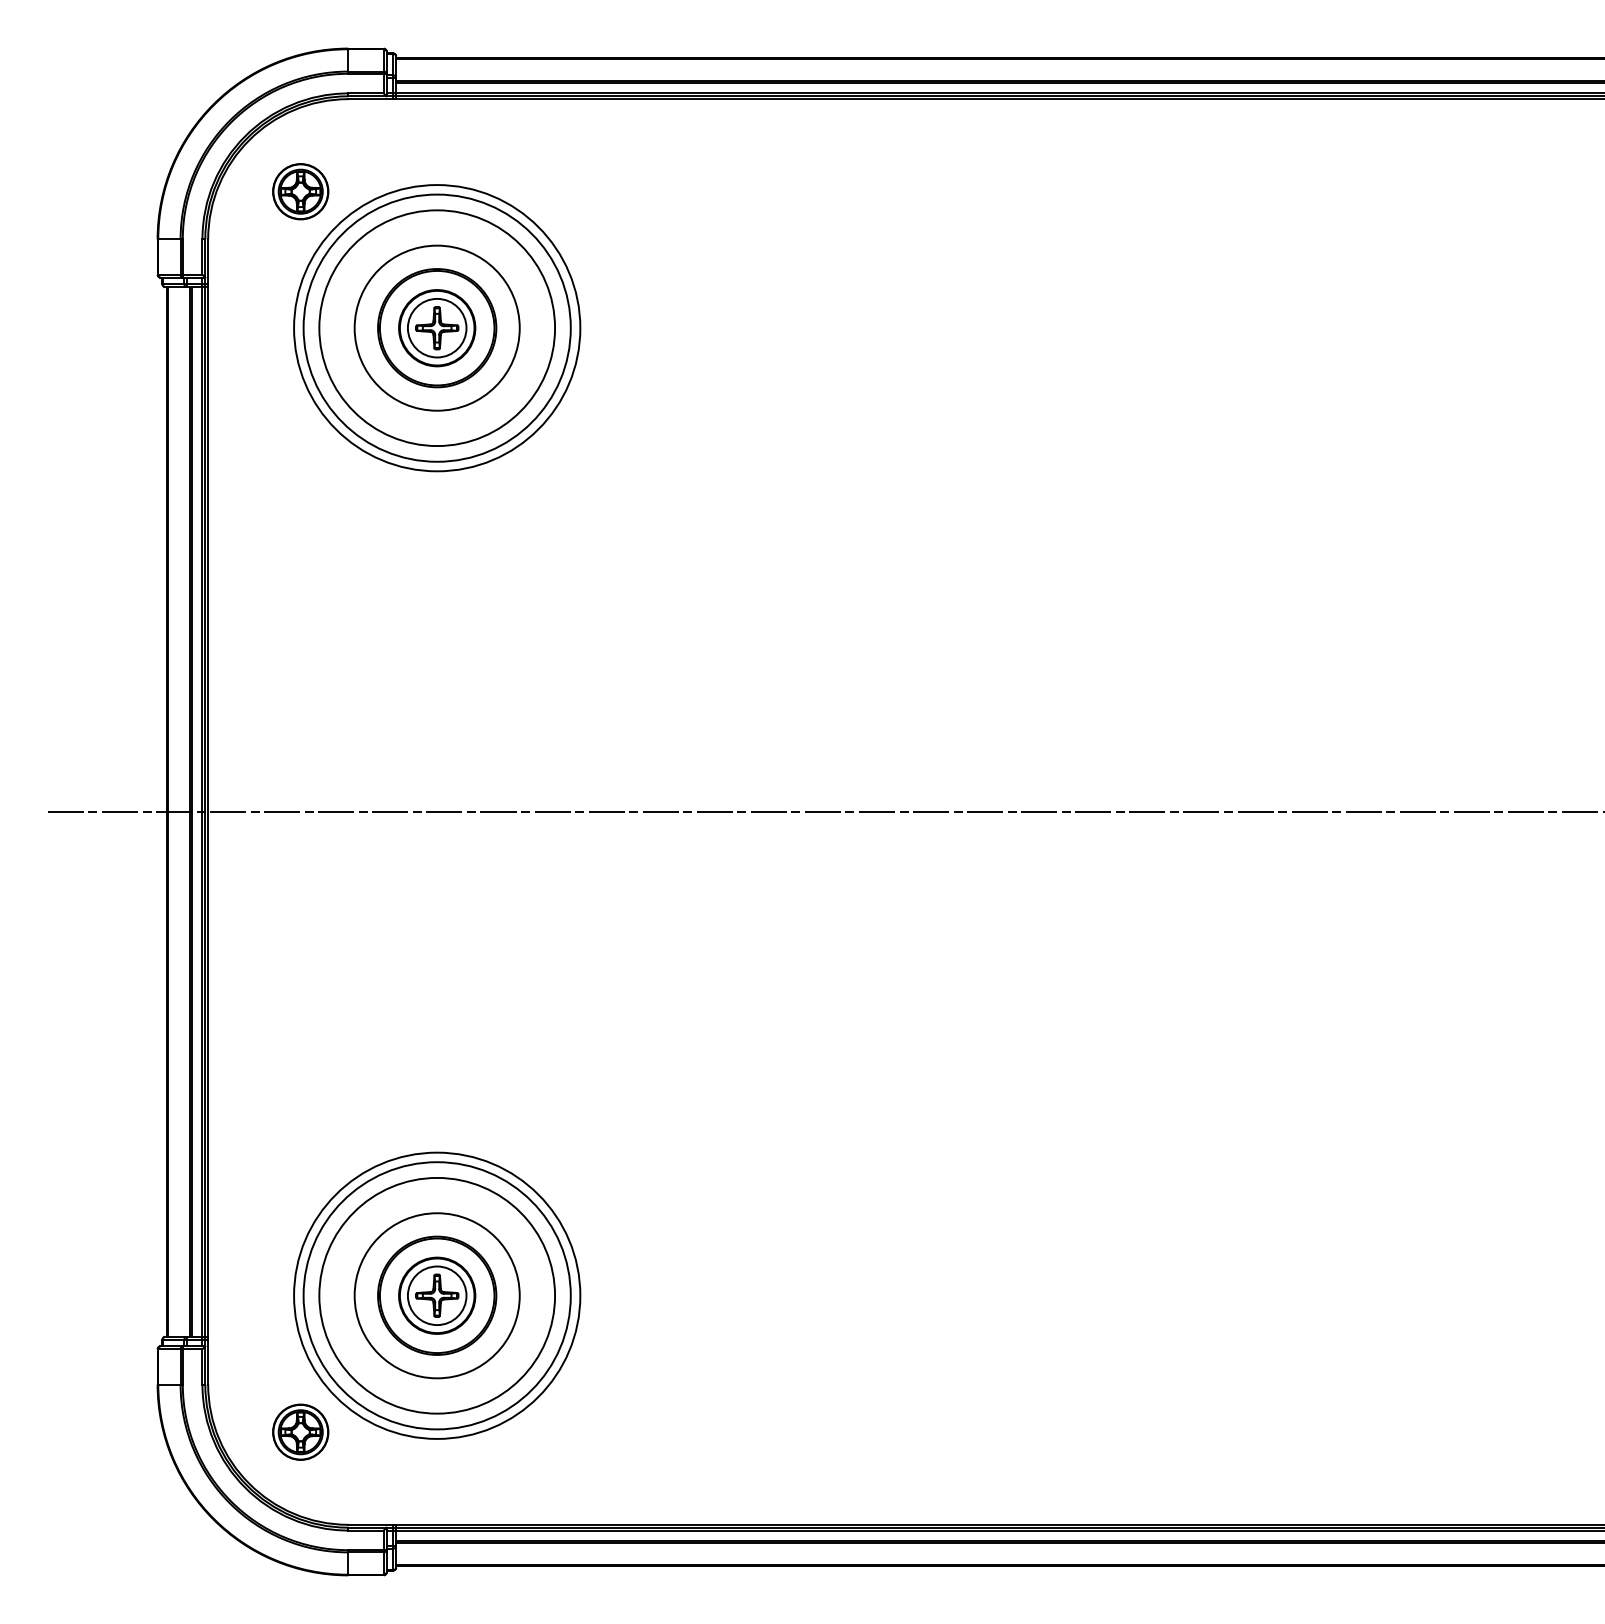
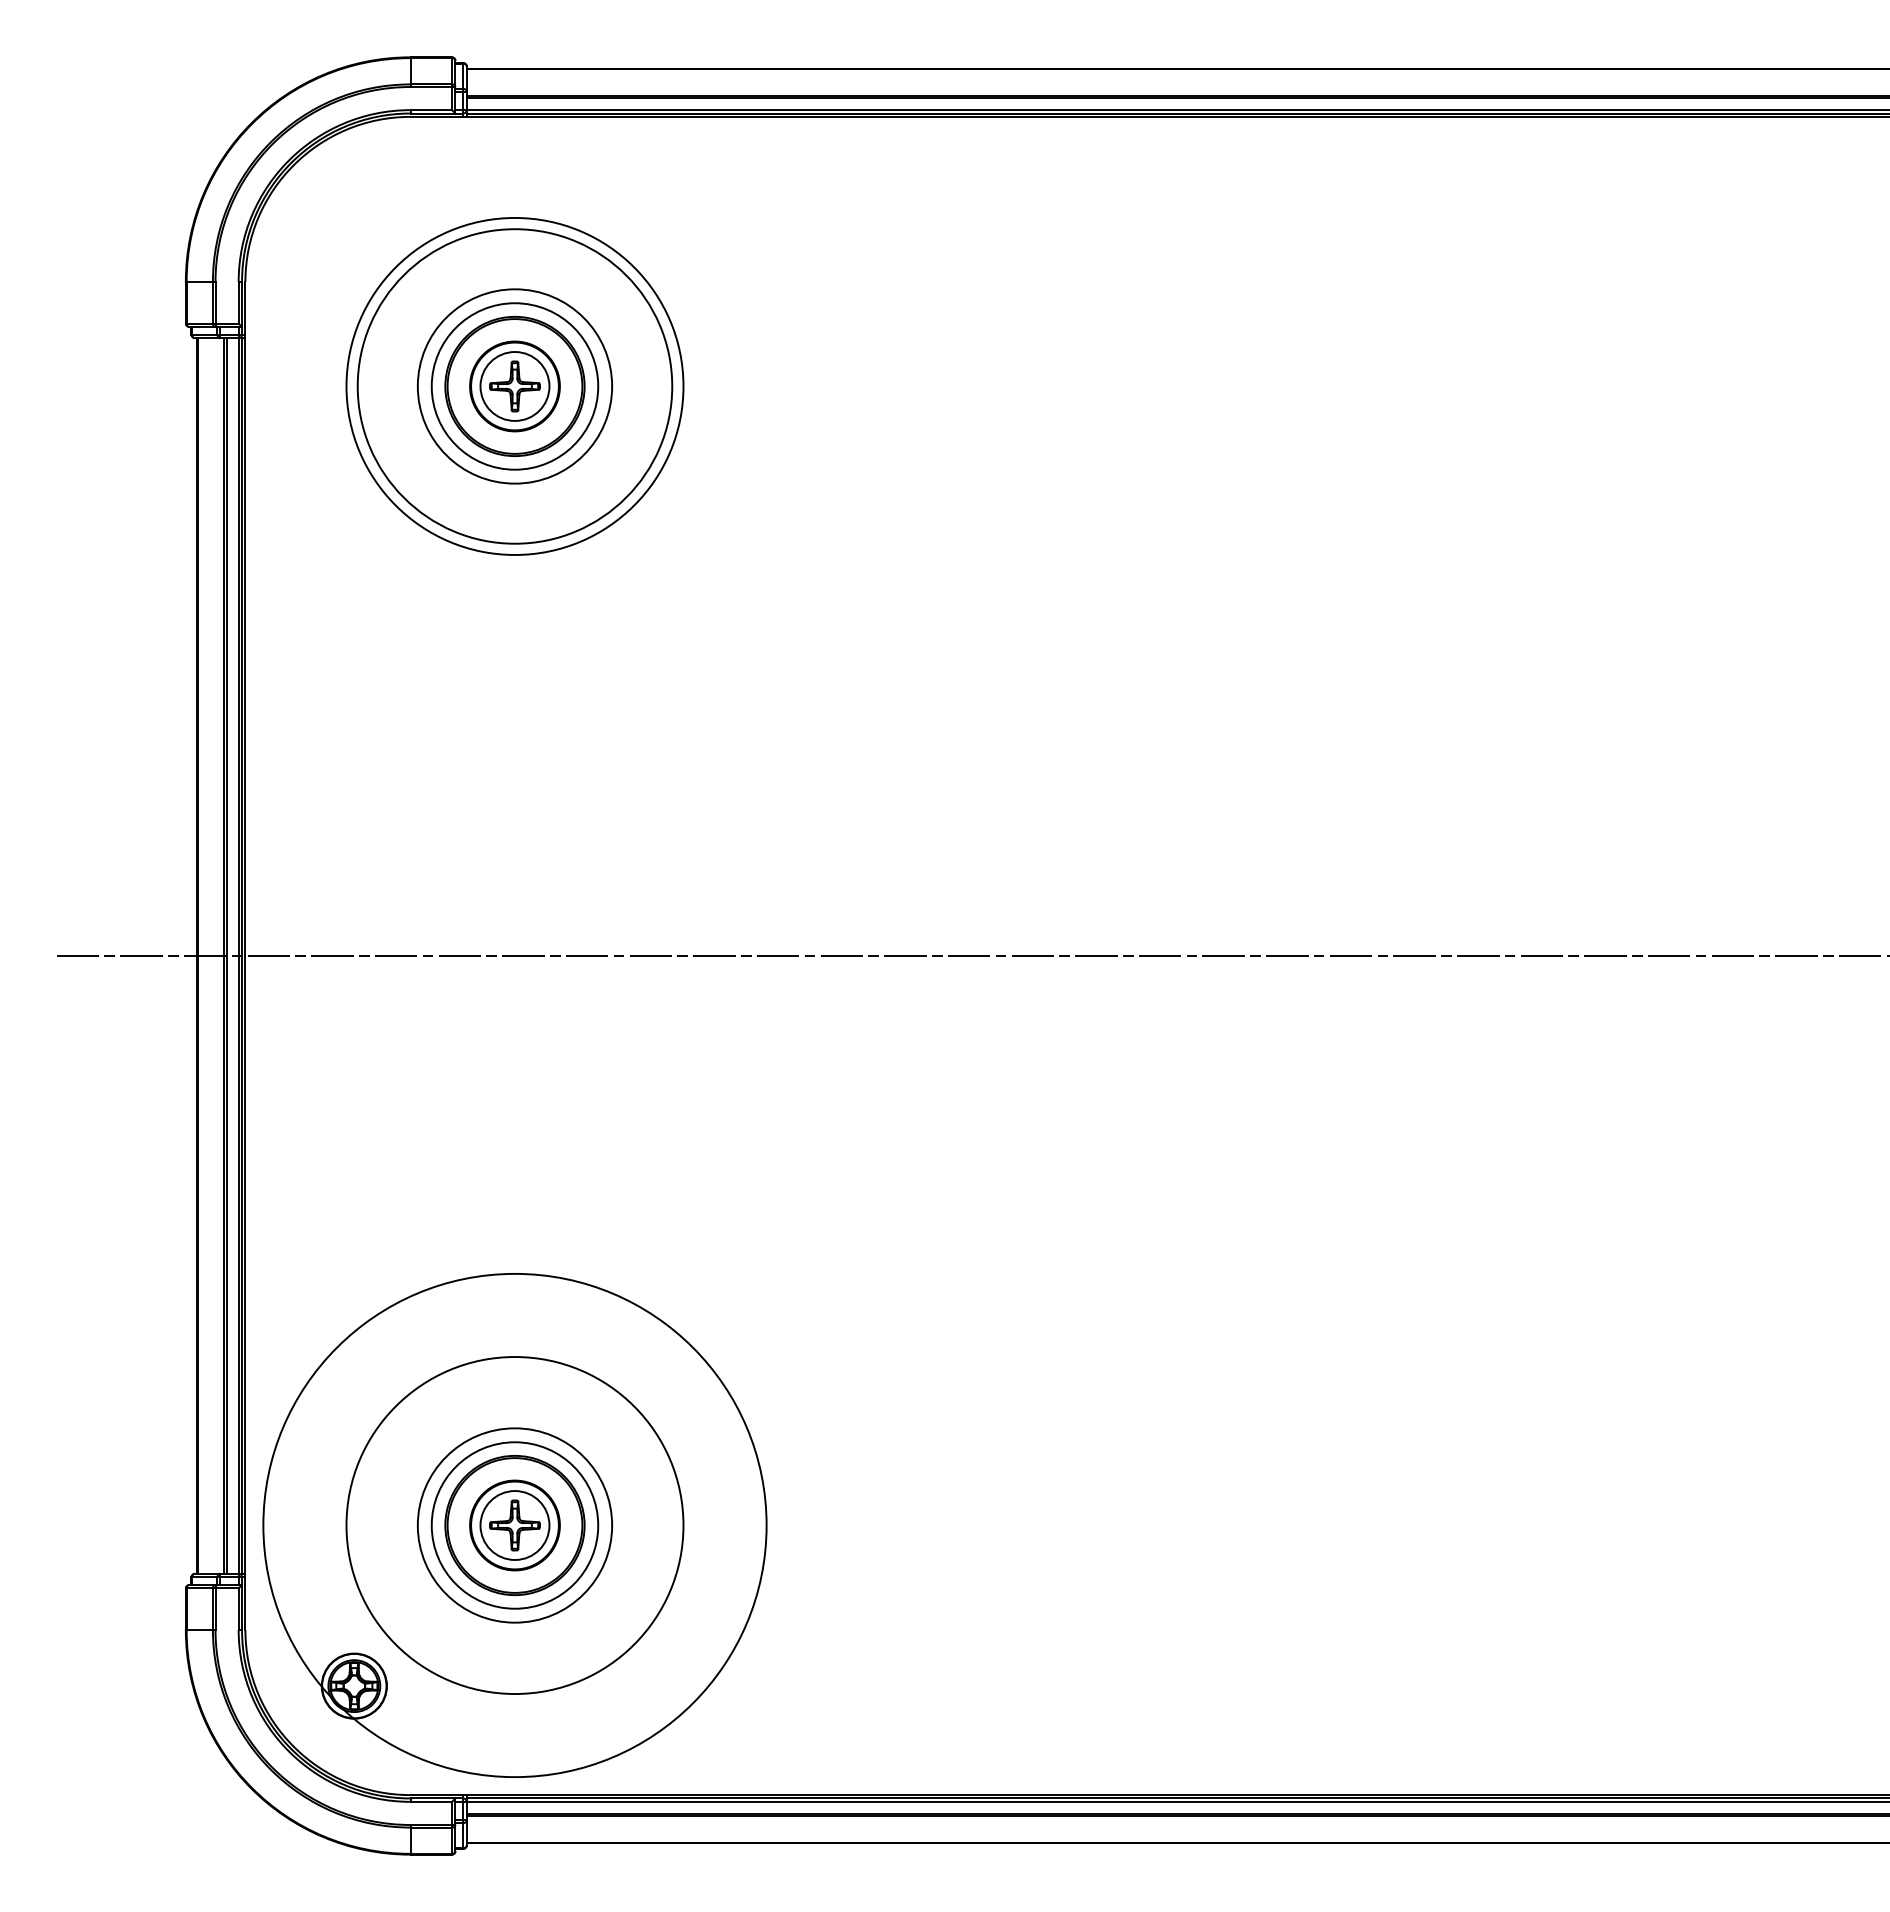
part: (300, 191) -> (353, 225), removed
circle: (436, 328) -> (514, 386), size x0.6
circle: (436, 1295) -> (514, 1525), size x0.6
circle: (436, 1295) -> (514, 1525), size x1.6

